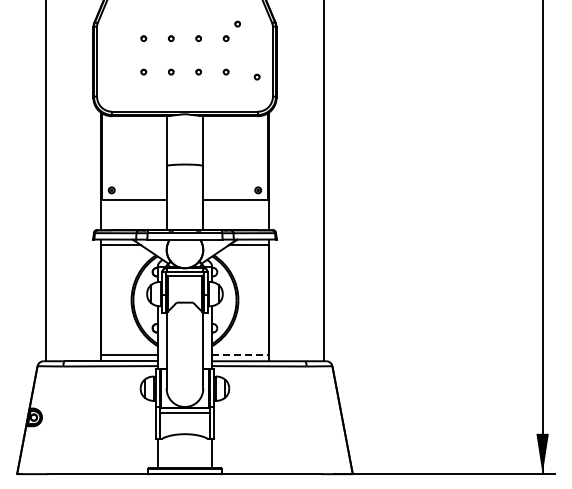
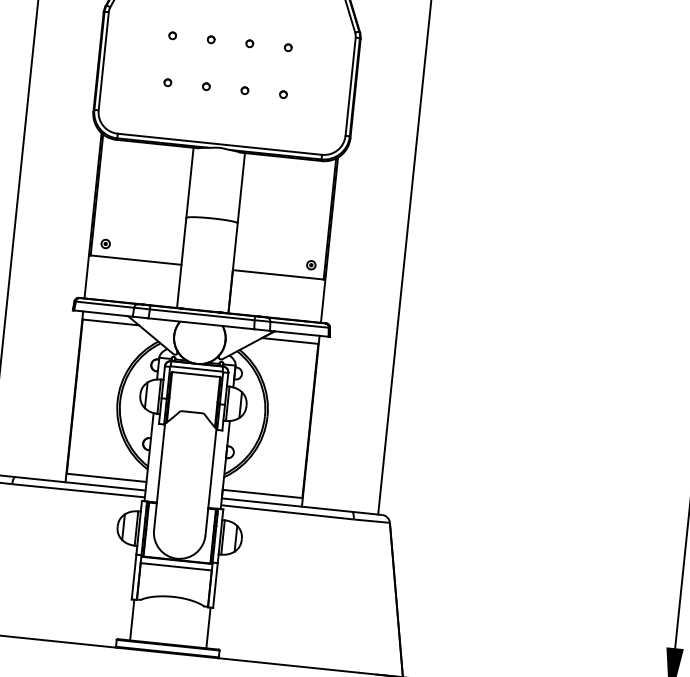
part: (237, 23) -> (306, 28), removed
part: (256, 76) -> (325, 105), removed
line: (241, 355) -> (263, 494), dashed -> solid

